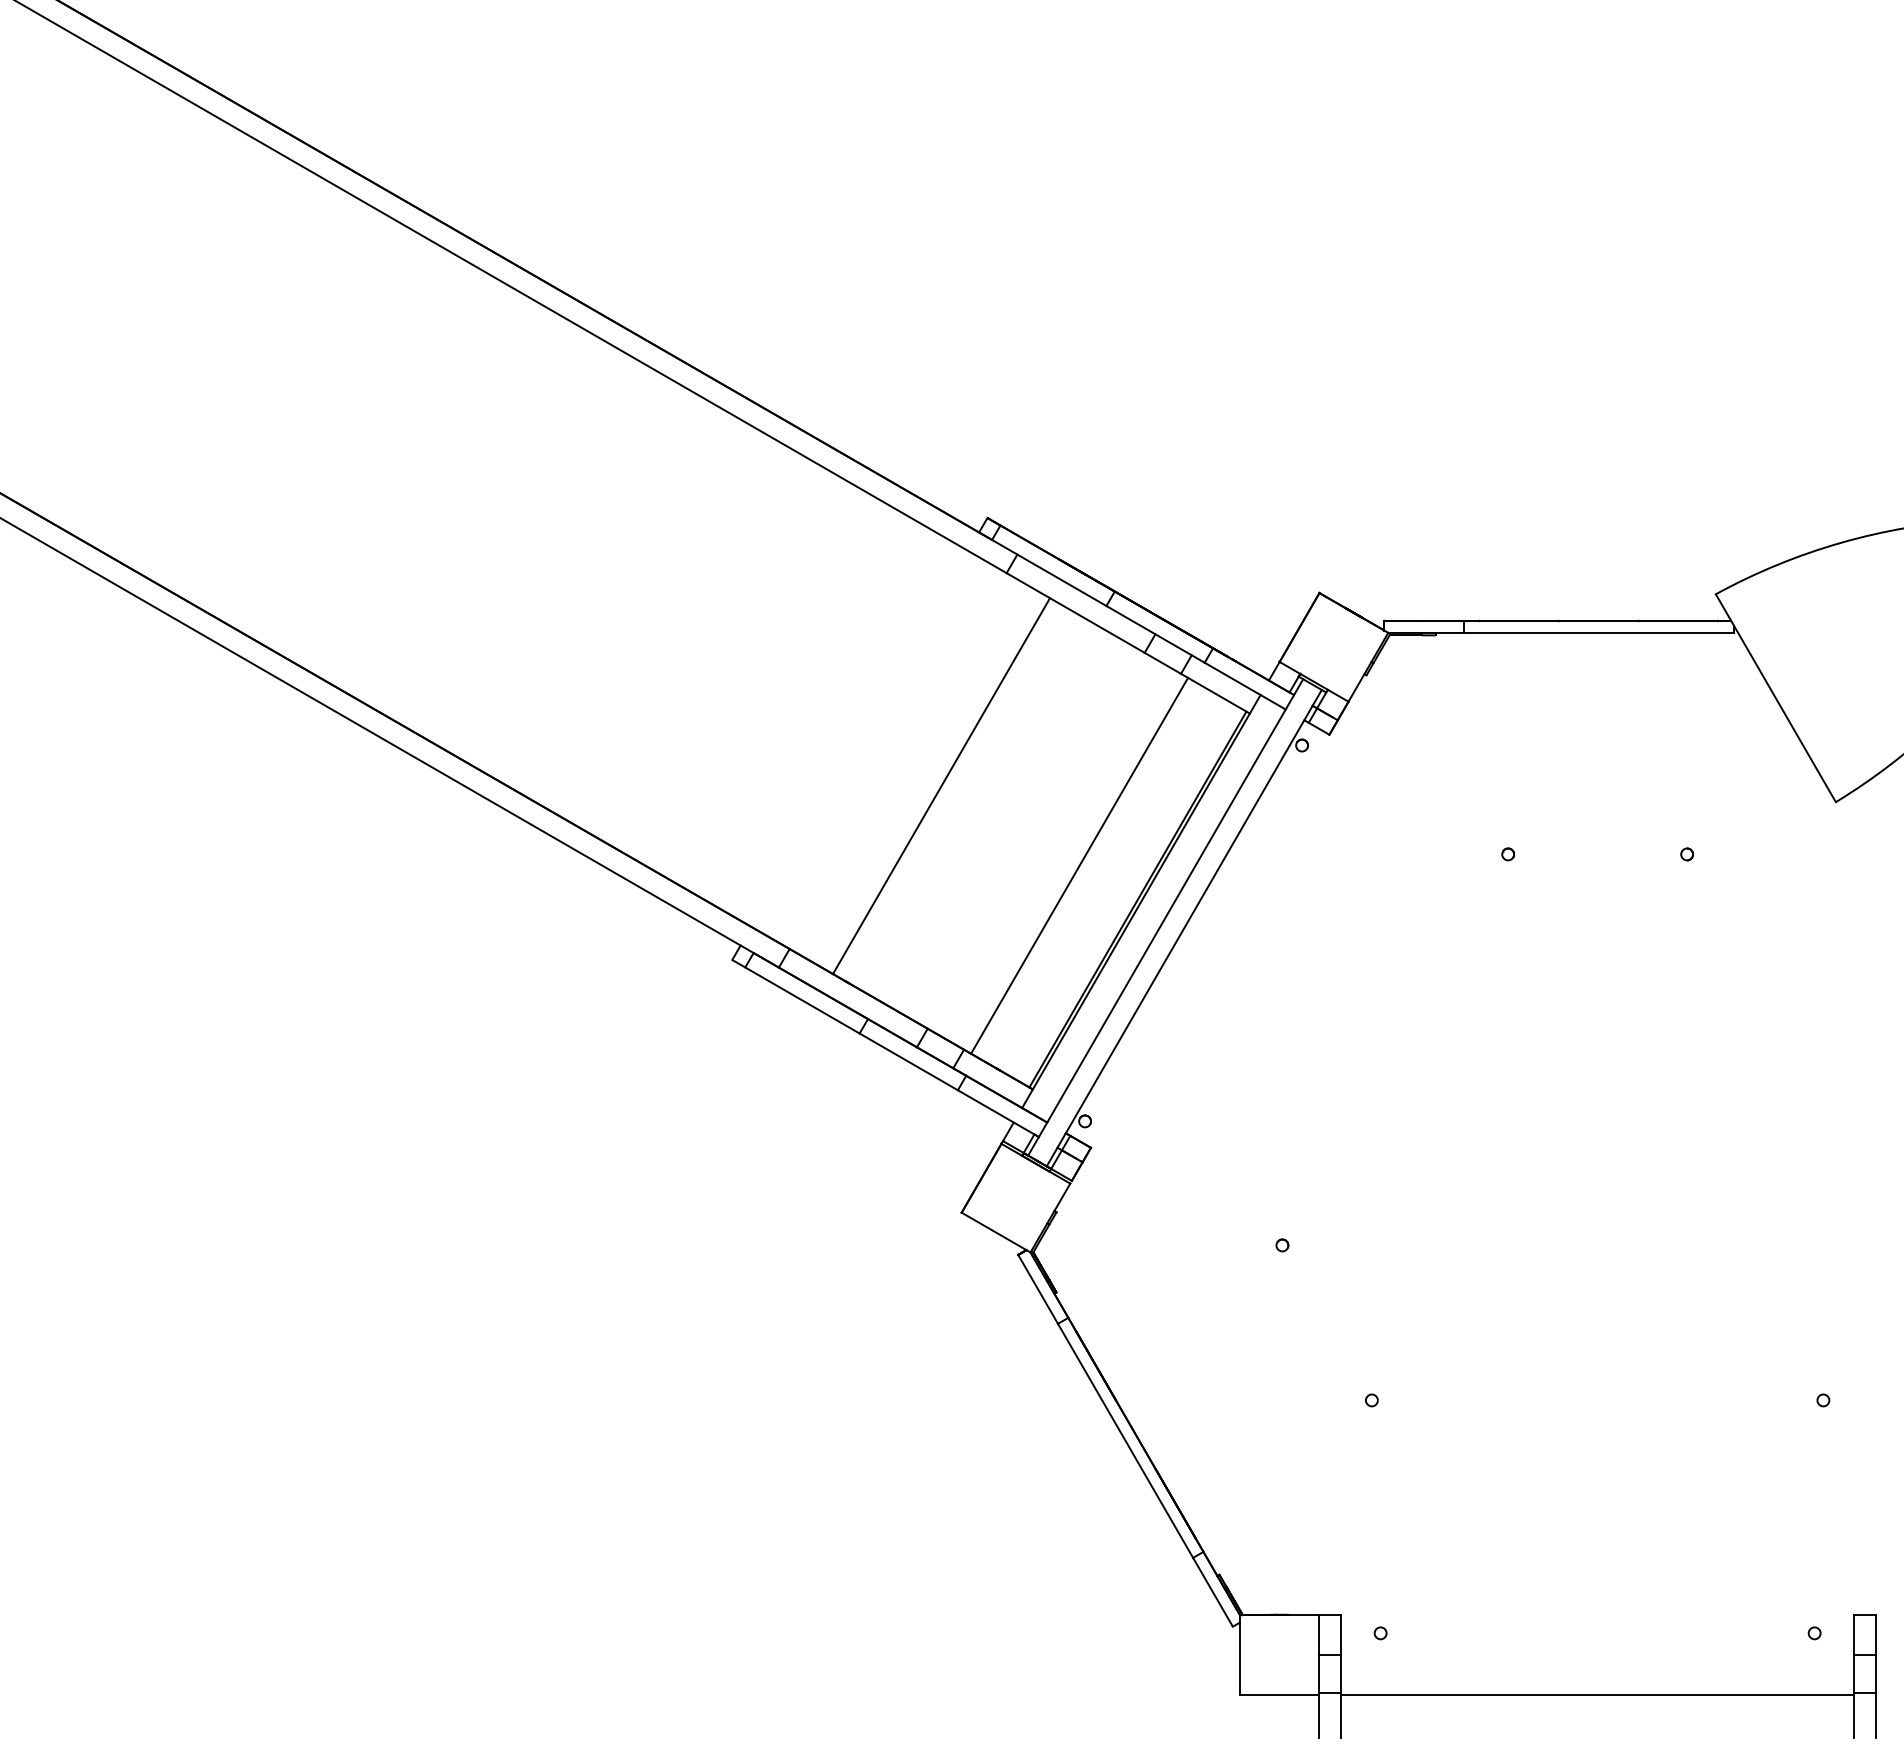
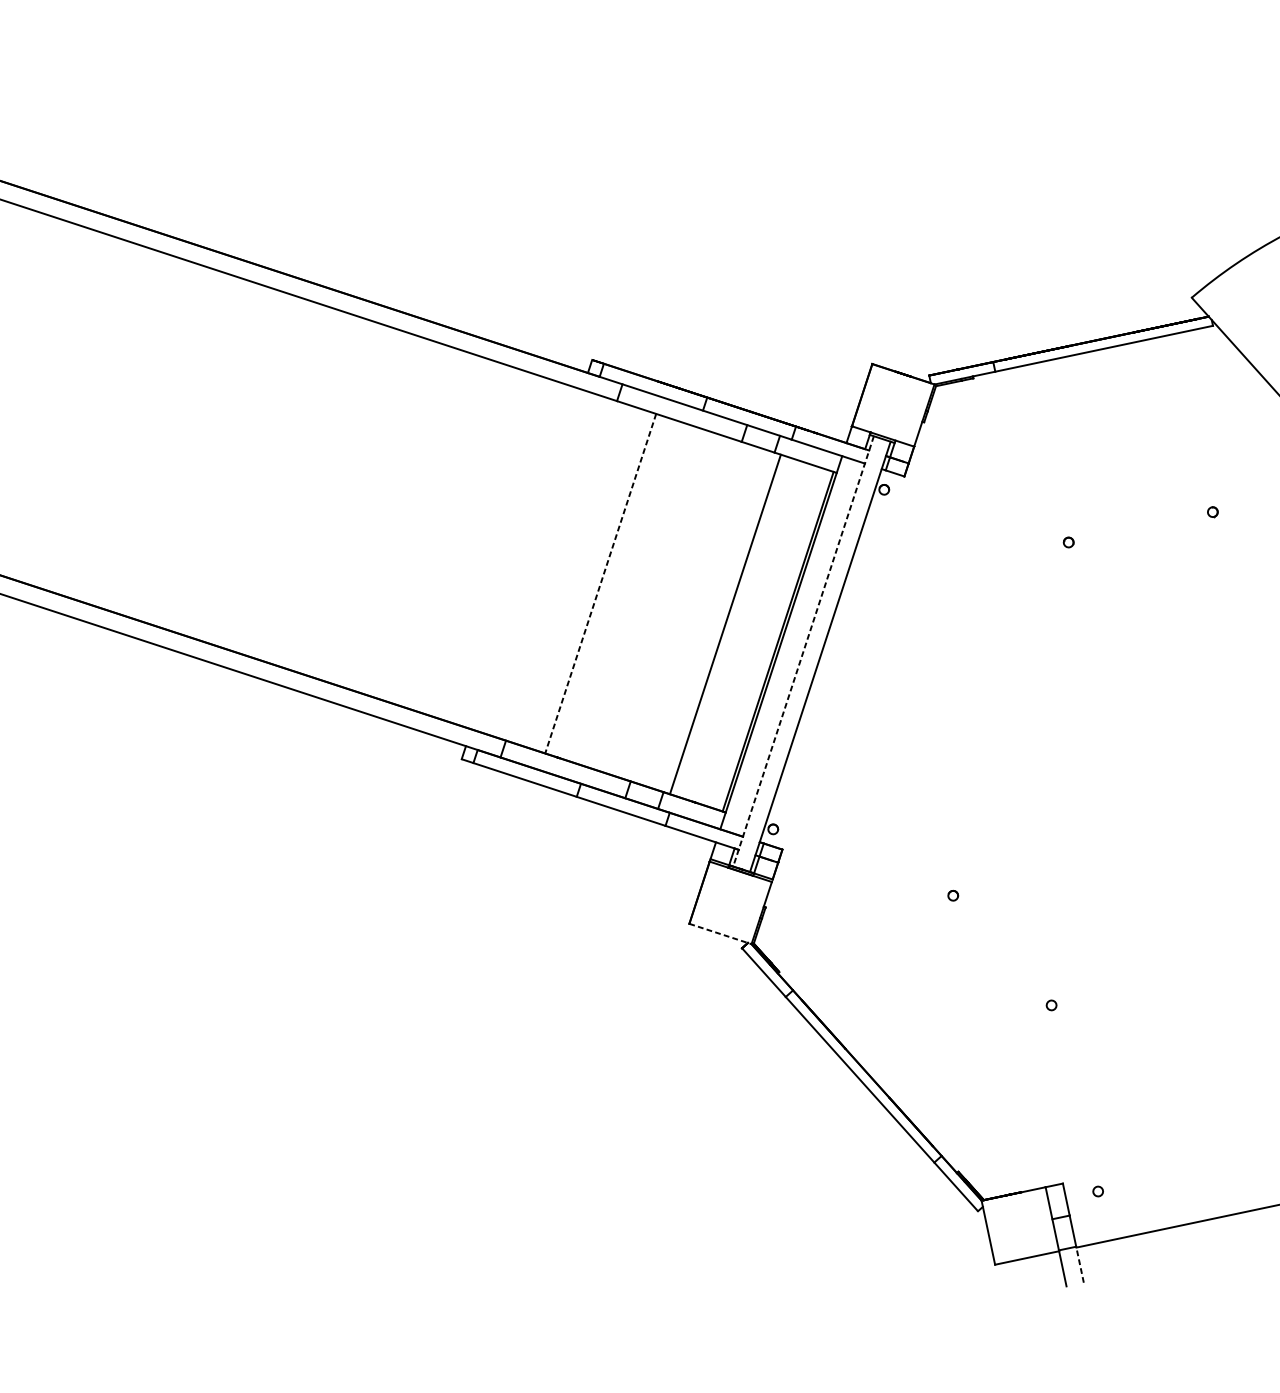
line: (941, 786) -> (600, 584), solid -> dashed
line: (1165, 917) -> (803, 651), solid -> dashed
line: (996, 1232) -> (720, 933), solid -> dashed
line: (1340, 1715) -> (1079, 1264), solid -> dashed

